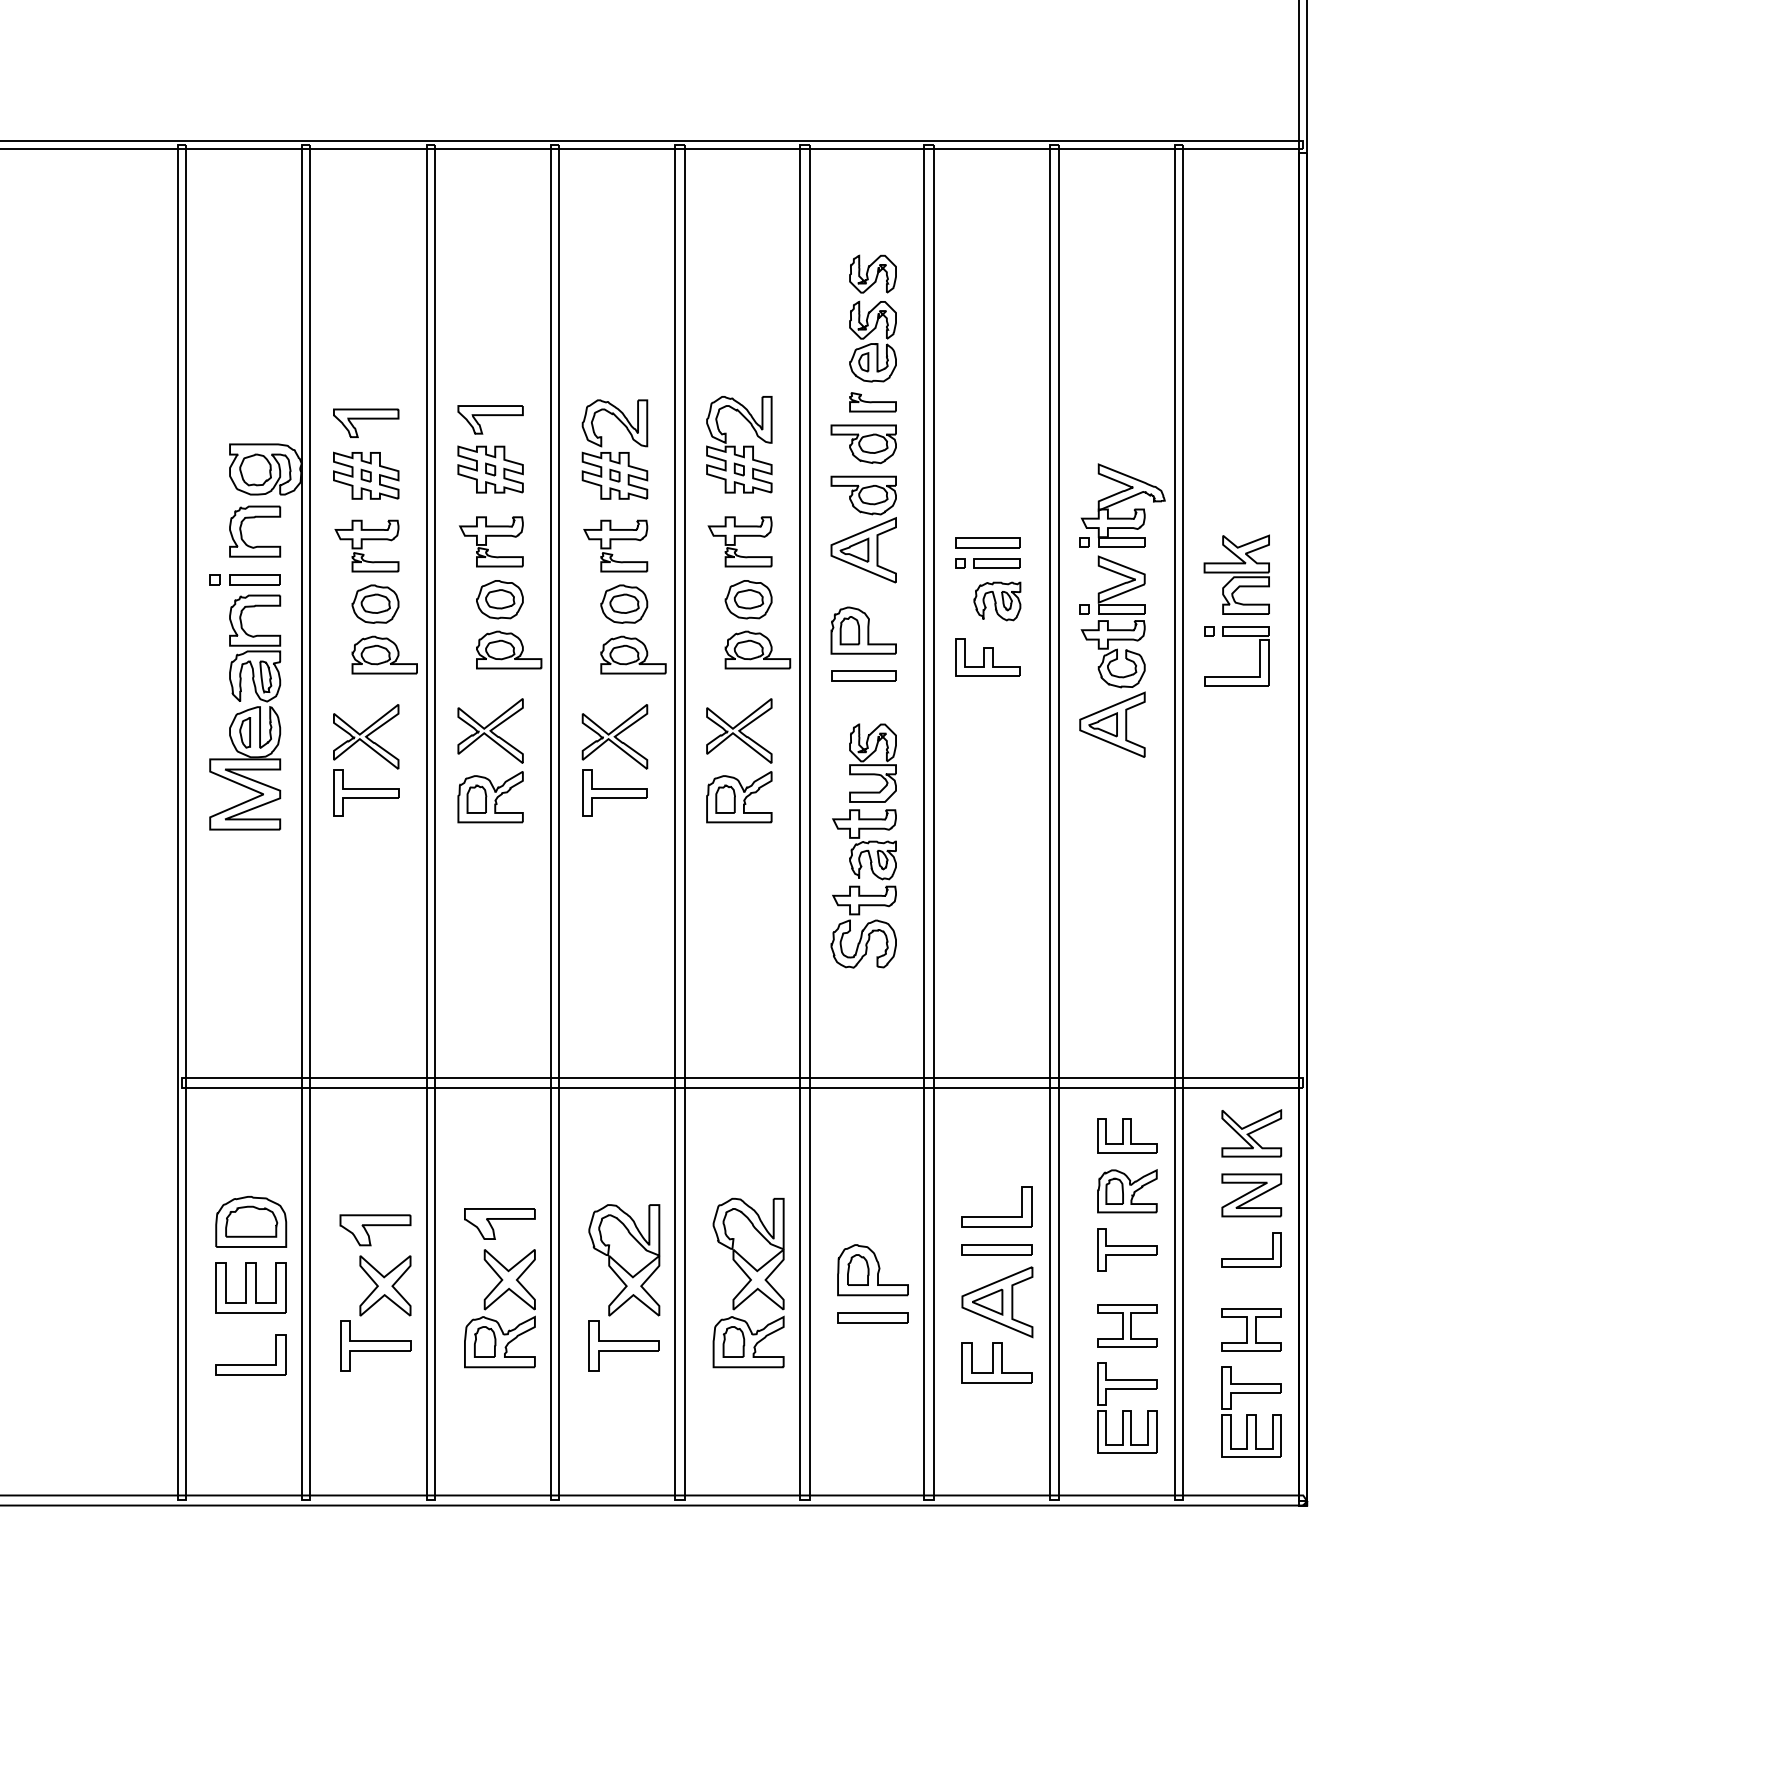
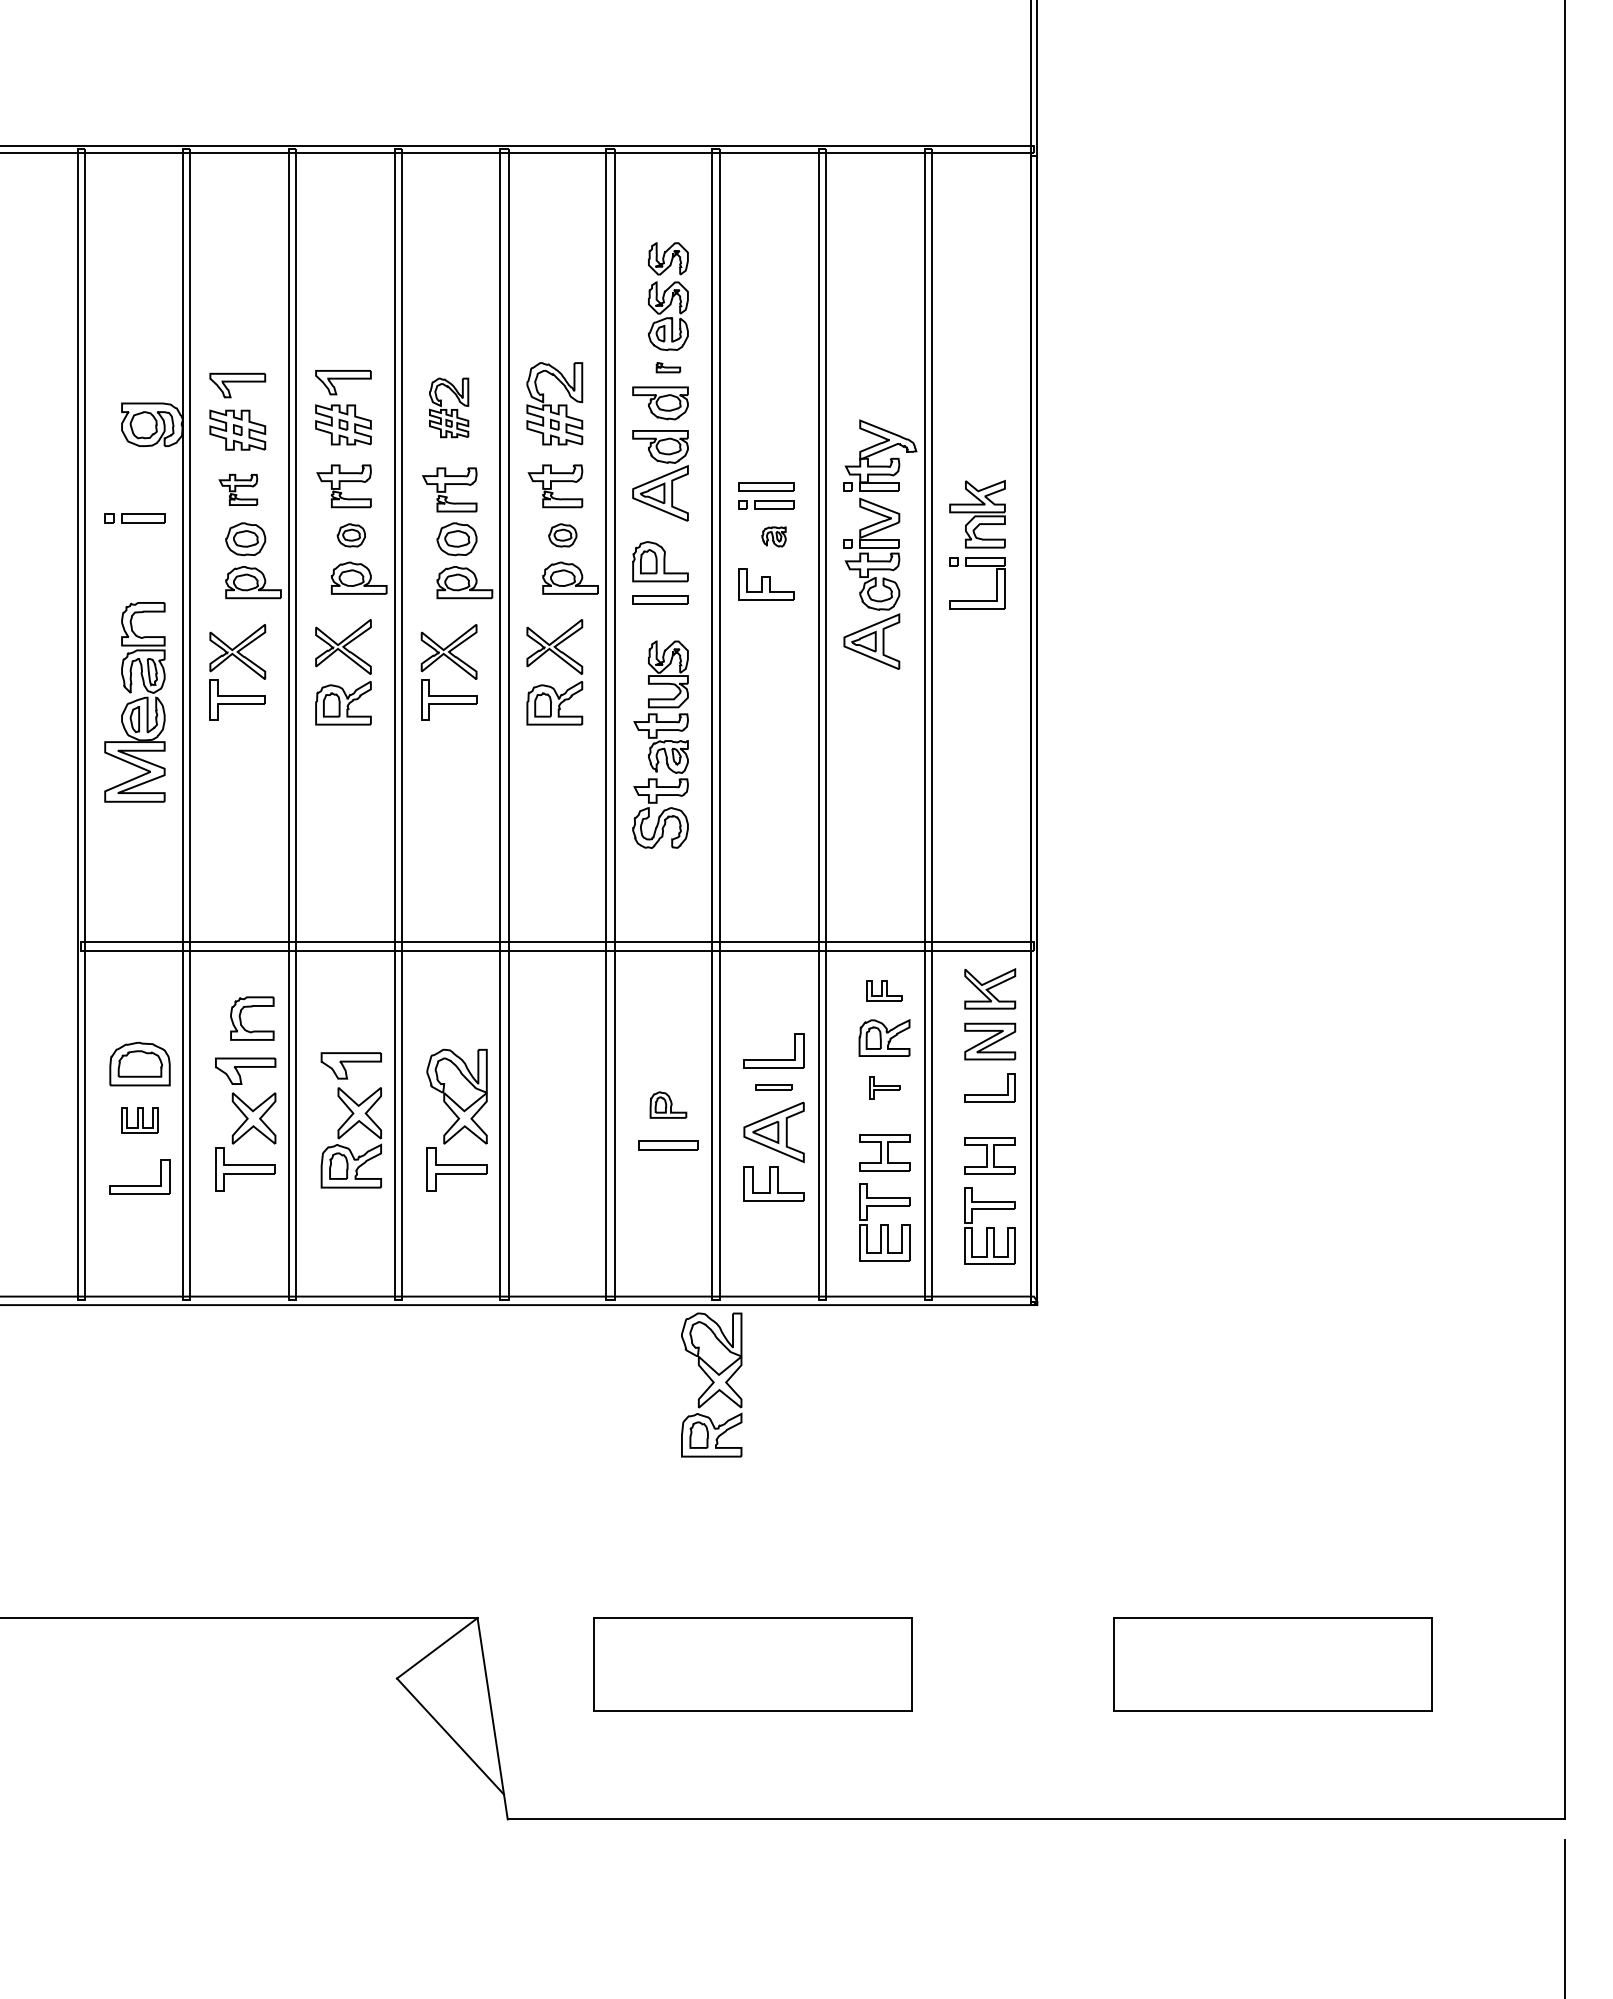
part: (873, 402) -> (668, 367), size x0.6
part: (614, 449) -> (448, 407), size x0.7
part: (255, 518) -> (252, 1007), moved
part: (367, 545) -> (238, 489), size x0.7
part: (500, 599) -> (351, 535), size x0.7
part: (748, 599) -> (562, 535), size x0.7
part: (996, 600) -> (773, 536), size x0.6
part: (244, 712) -> (134, 702), moved
part: (1127, 1135) -> (884, 990), size x0.7
part: (996, 1249) -> (773, 1087), size x0.6
part: (1127, 1249) -> (884, 1087), size x0.6
part: (873, 1269) -> (668, 1104), size x0.6
part: (748, 1282) -> (711, 1384), moved
part: (250, 1288) -> (139, 1120), size x0.6

